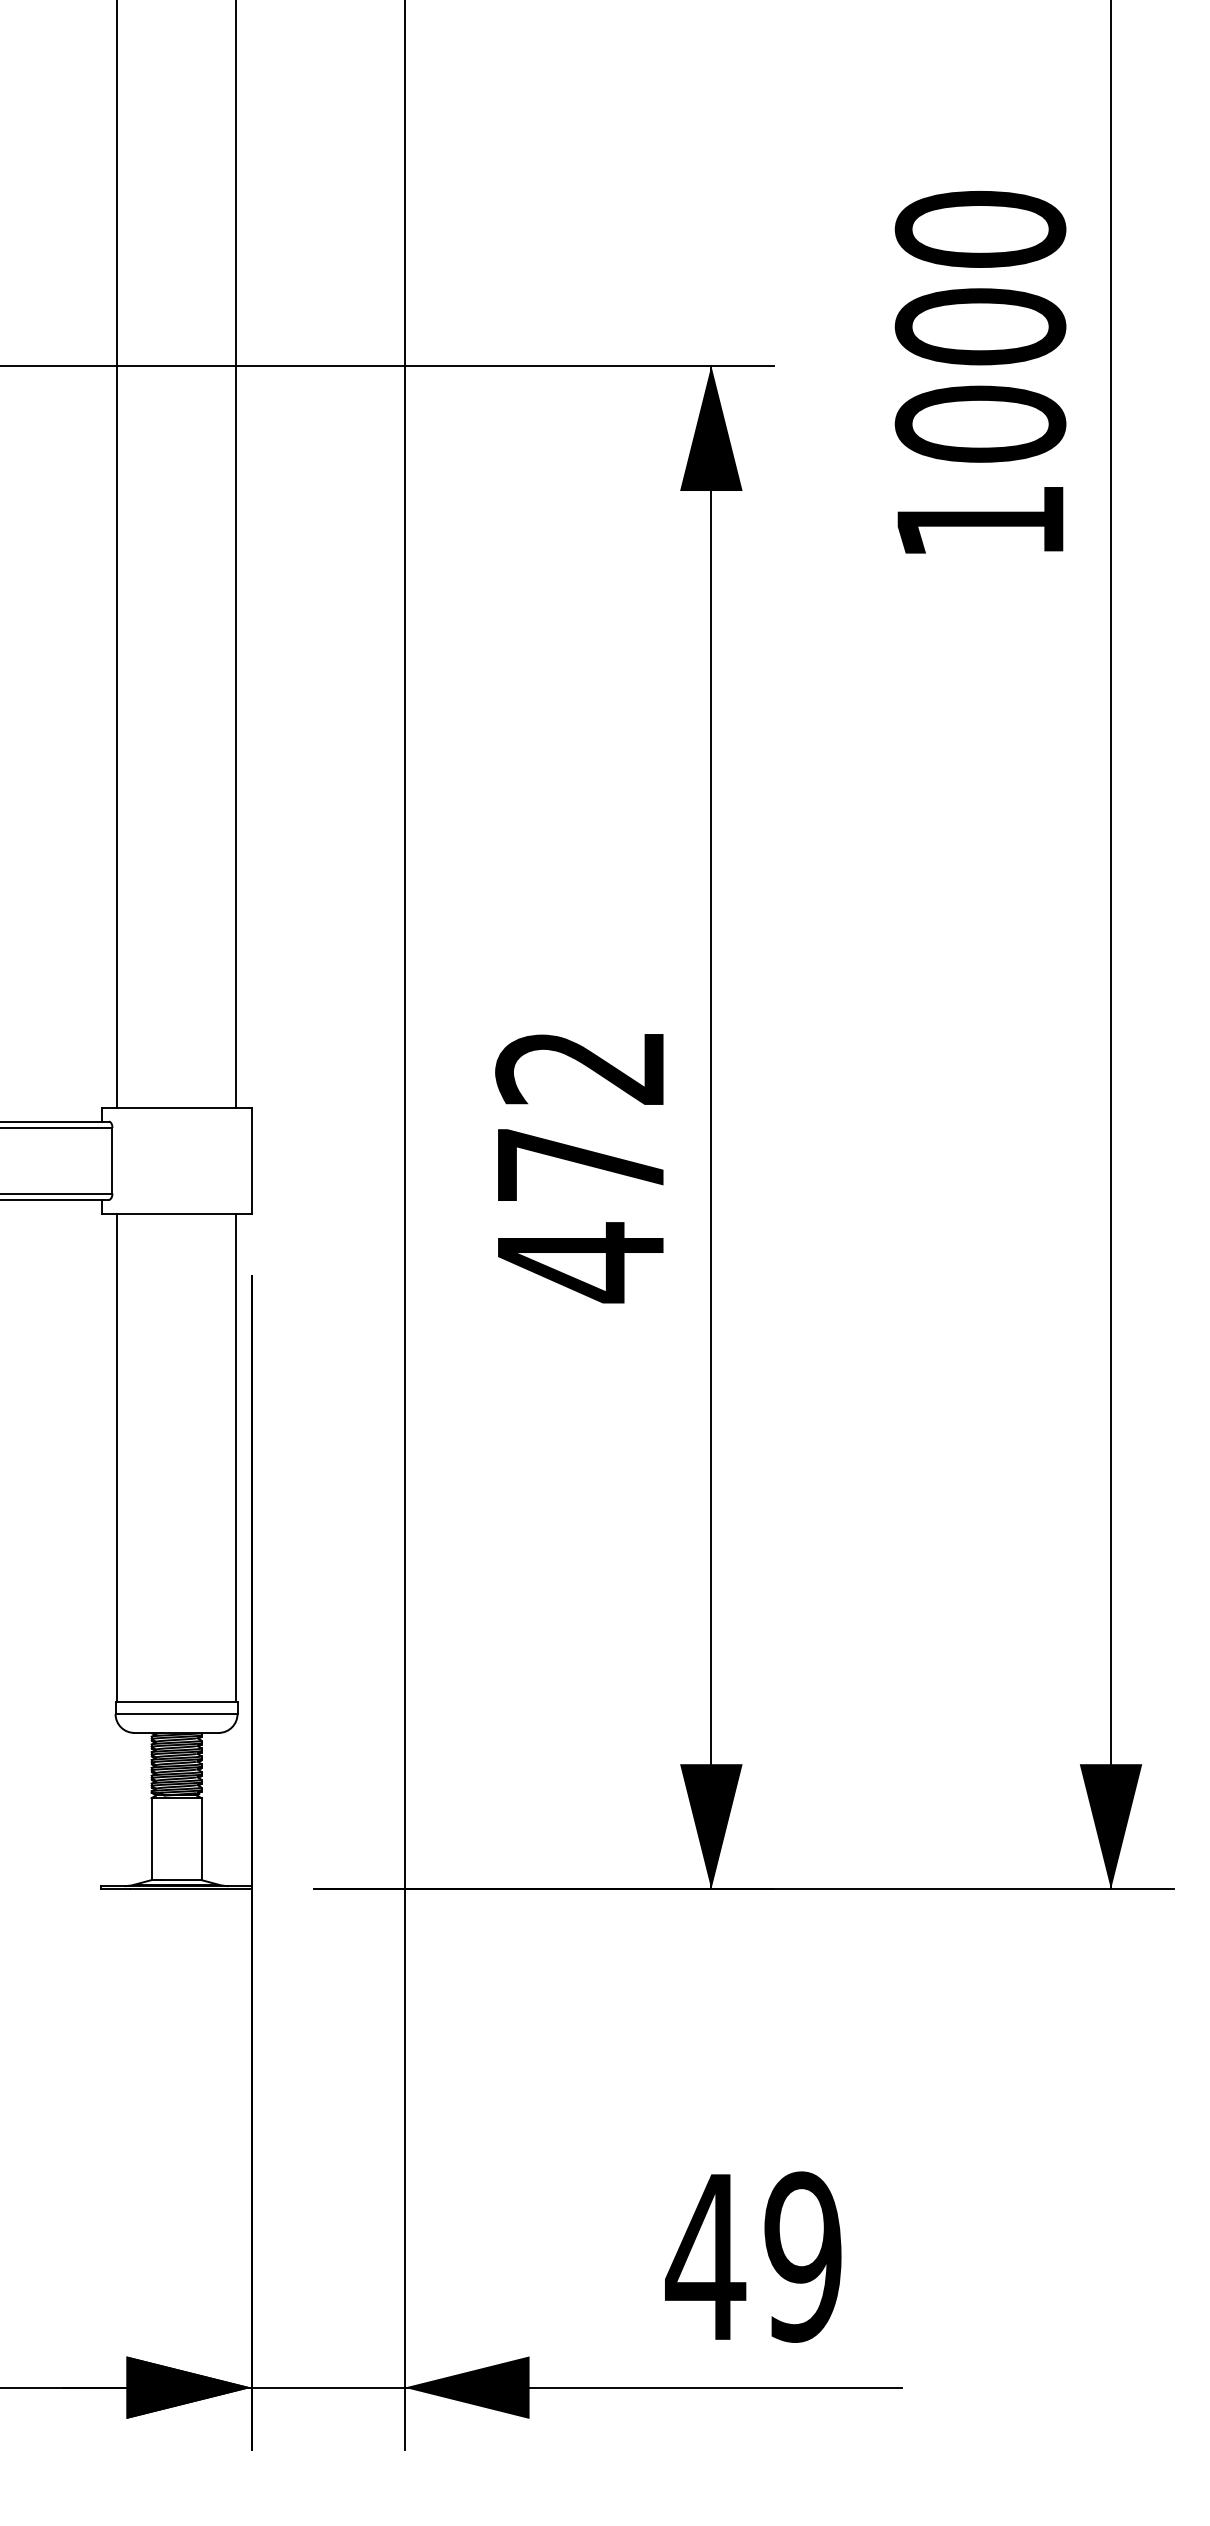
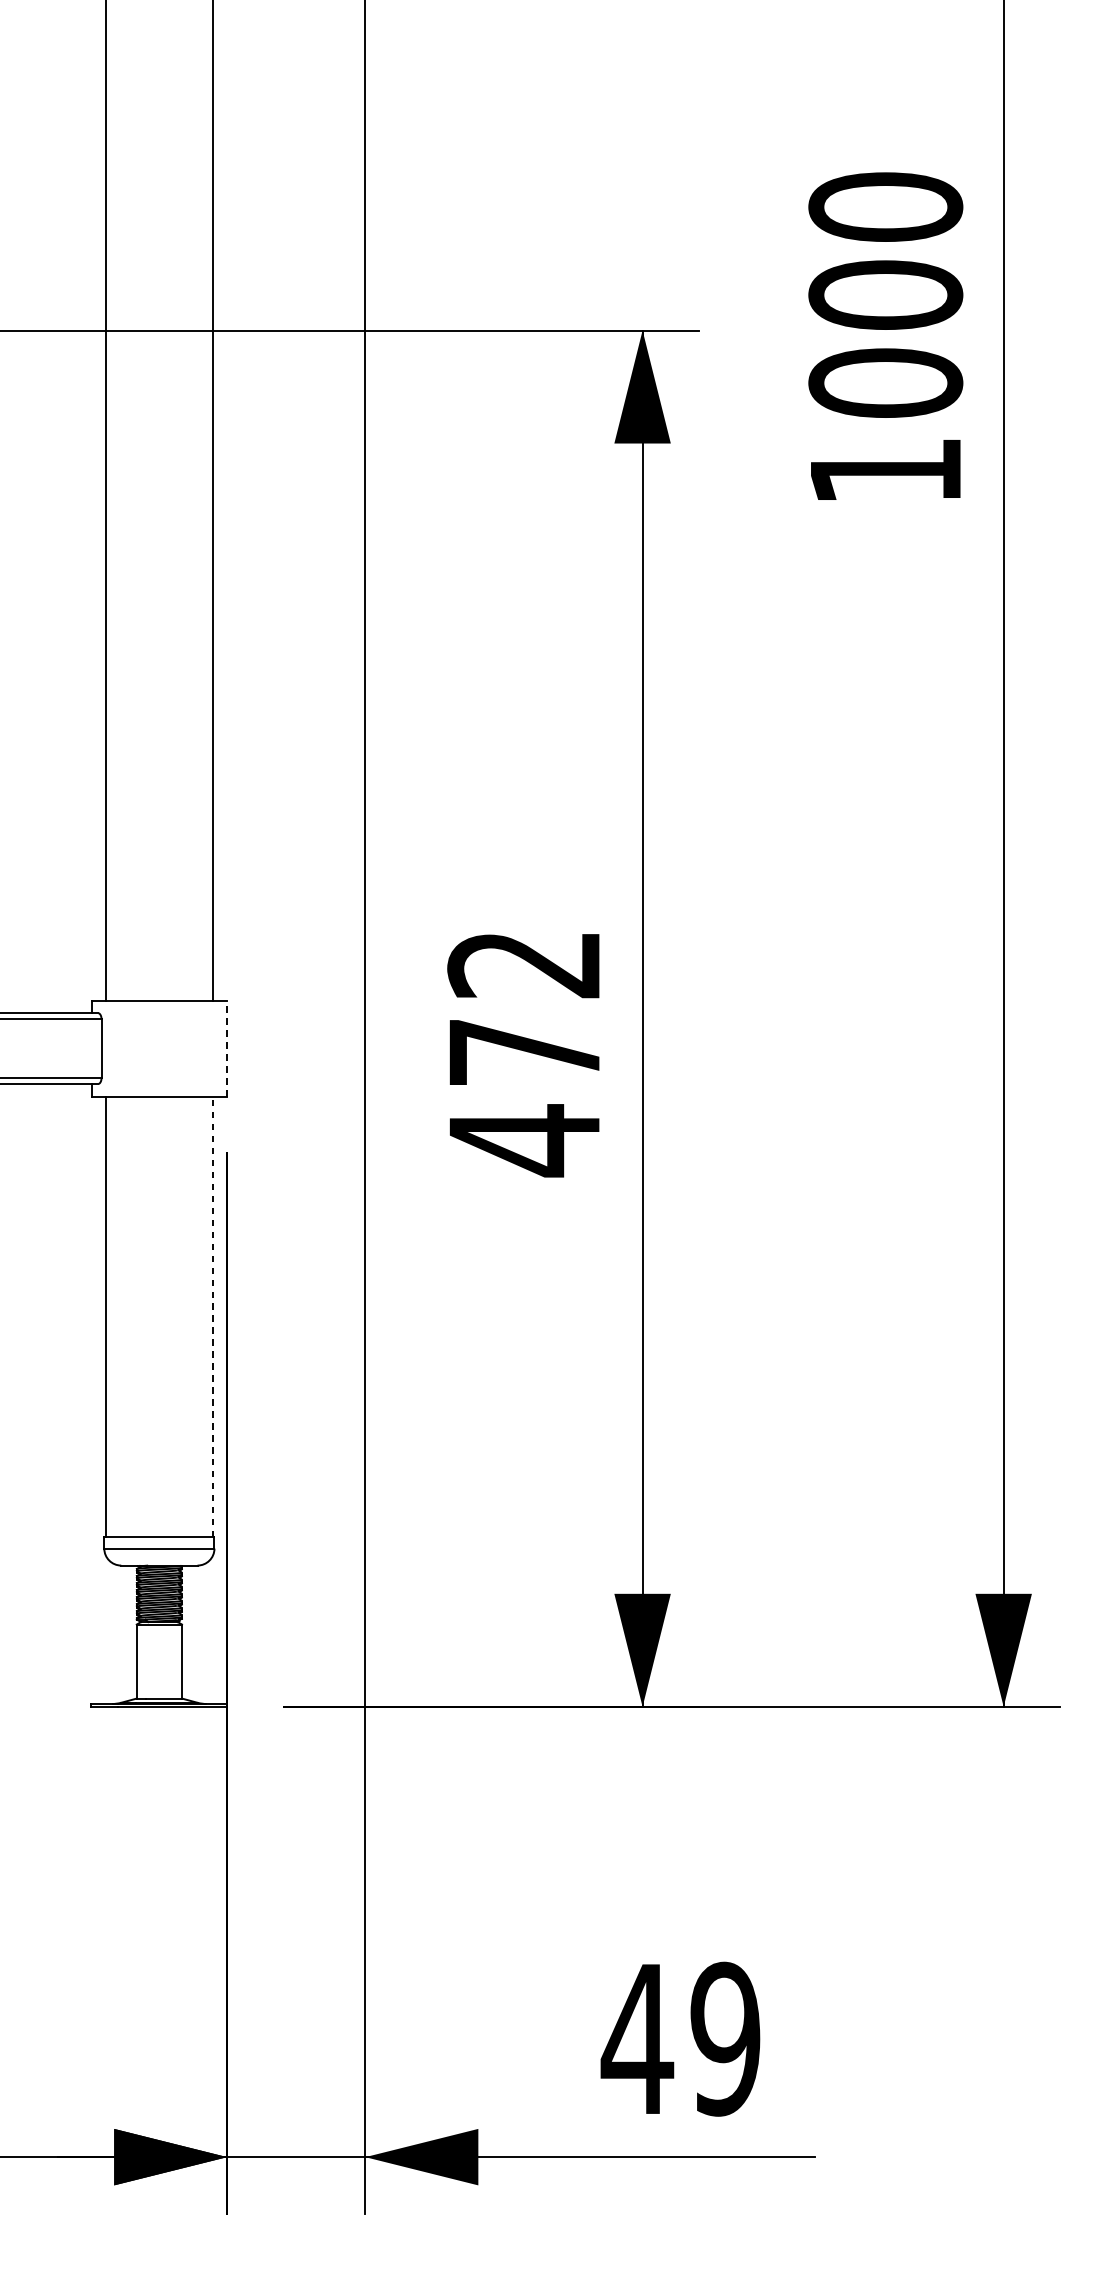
line: (251, 1160) -> (227, 1048), solid -> dashed
line: (235, 1457) -> (212, 1316), solid -> dashed

